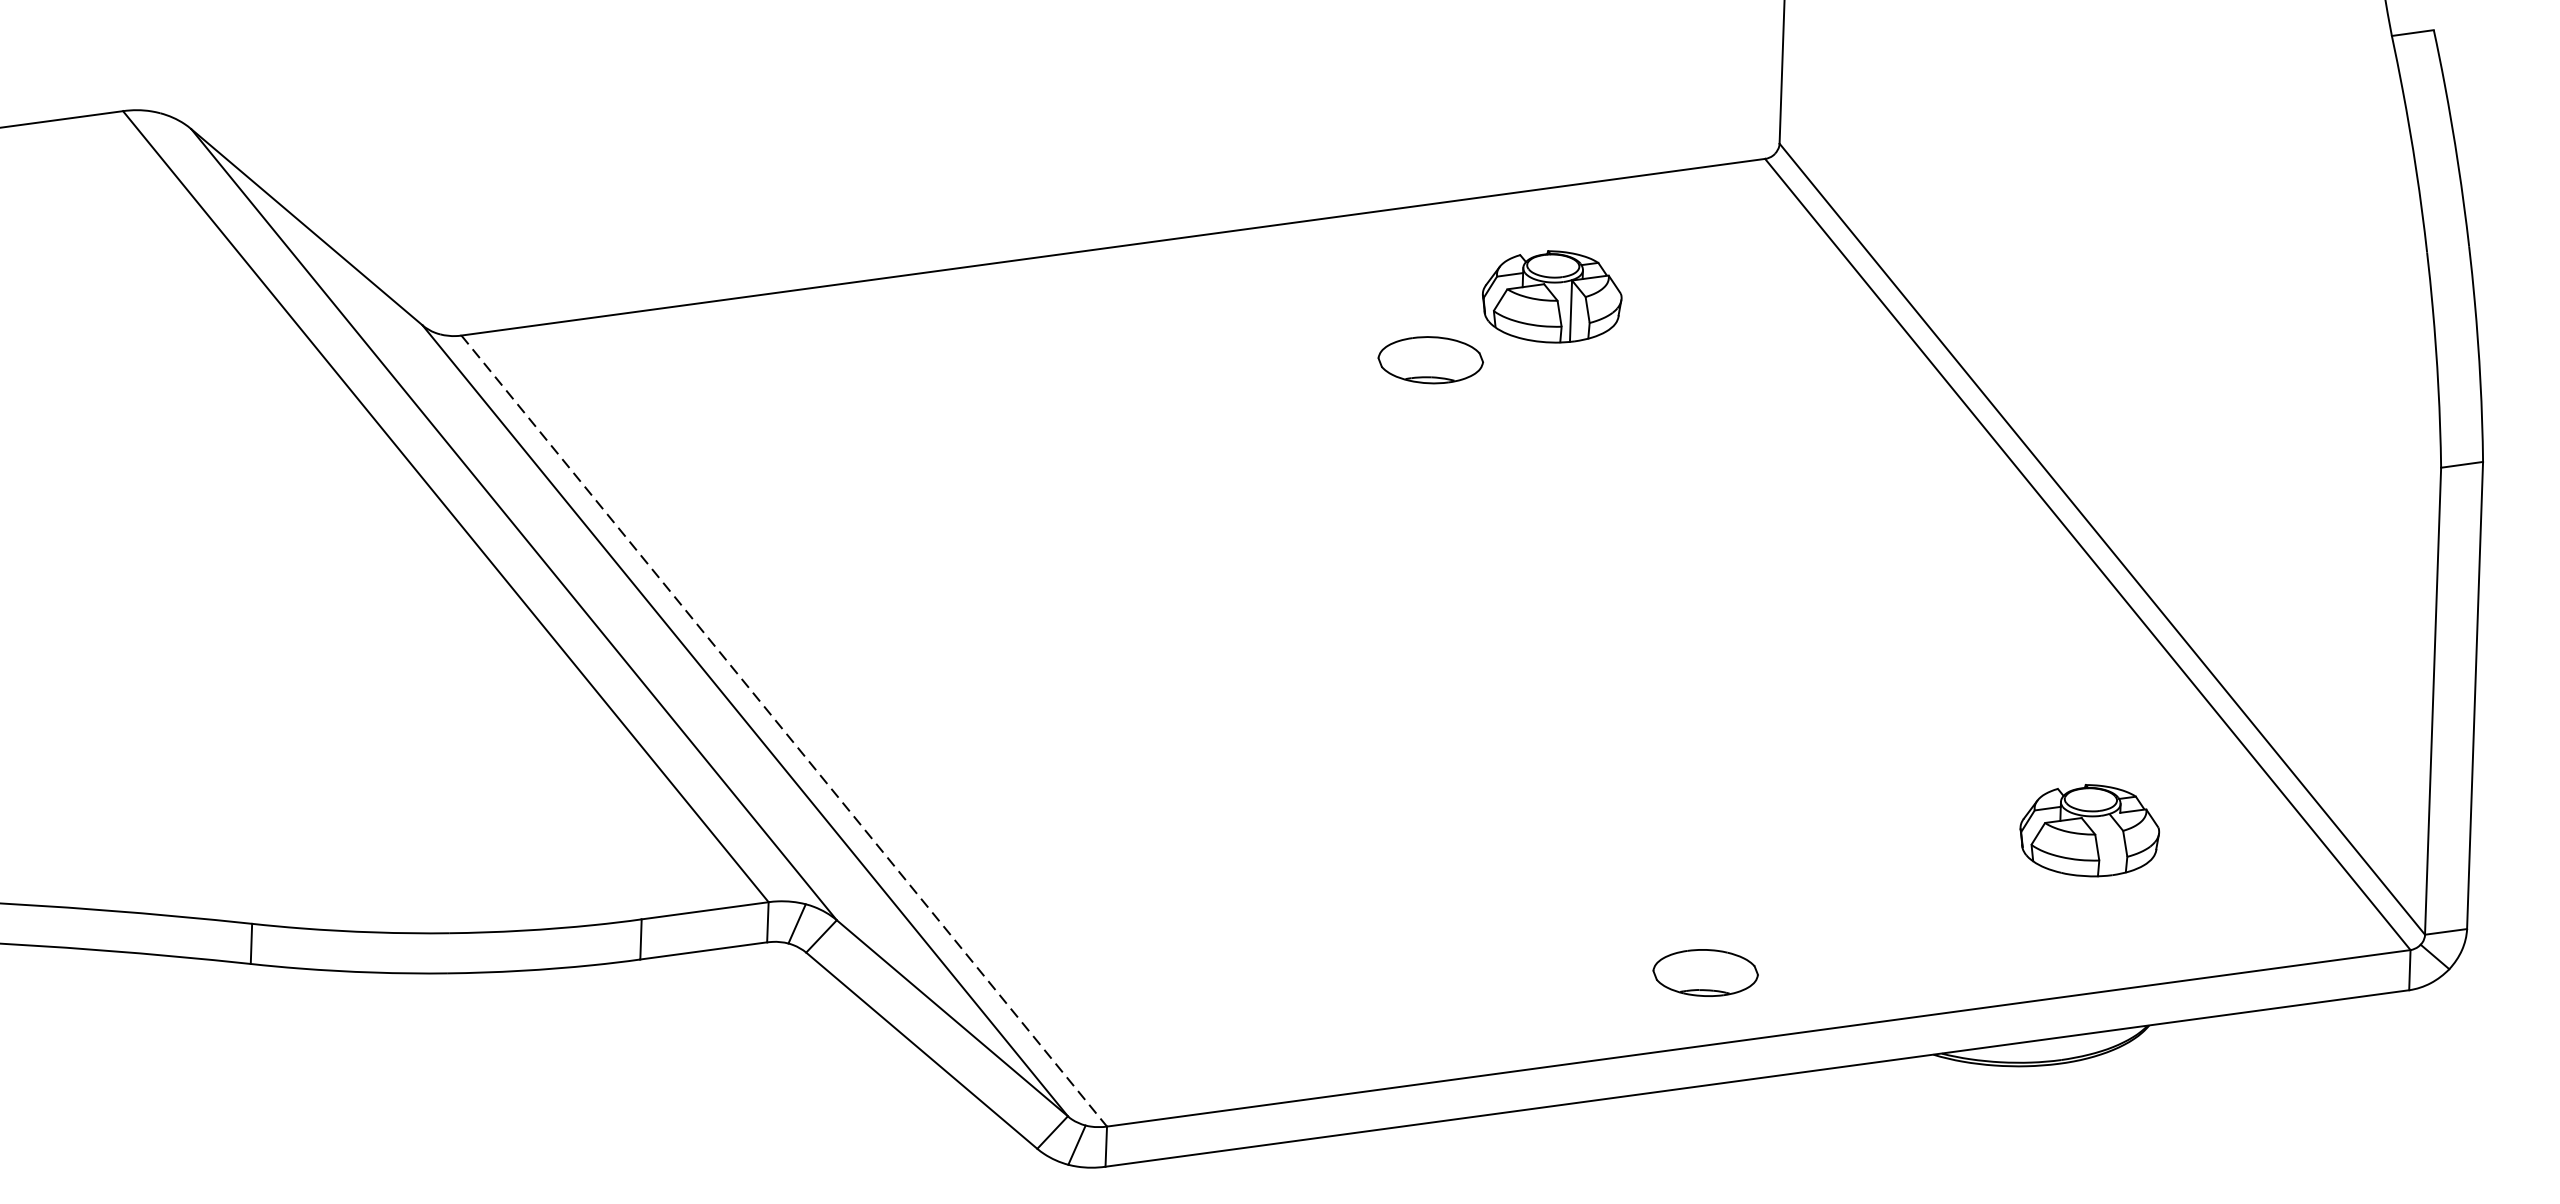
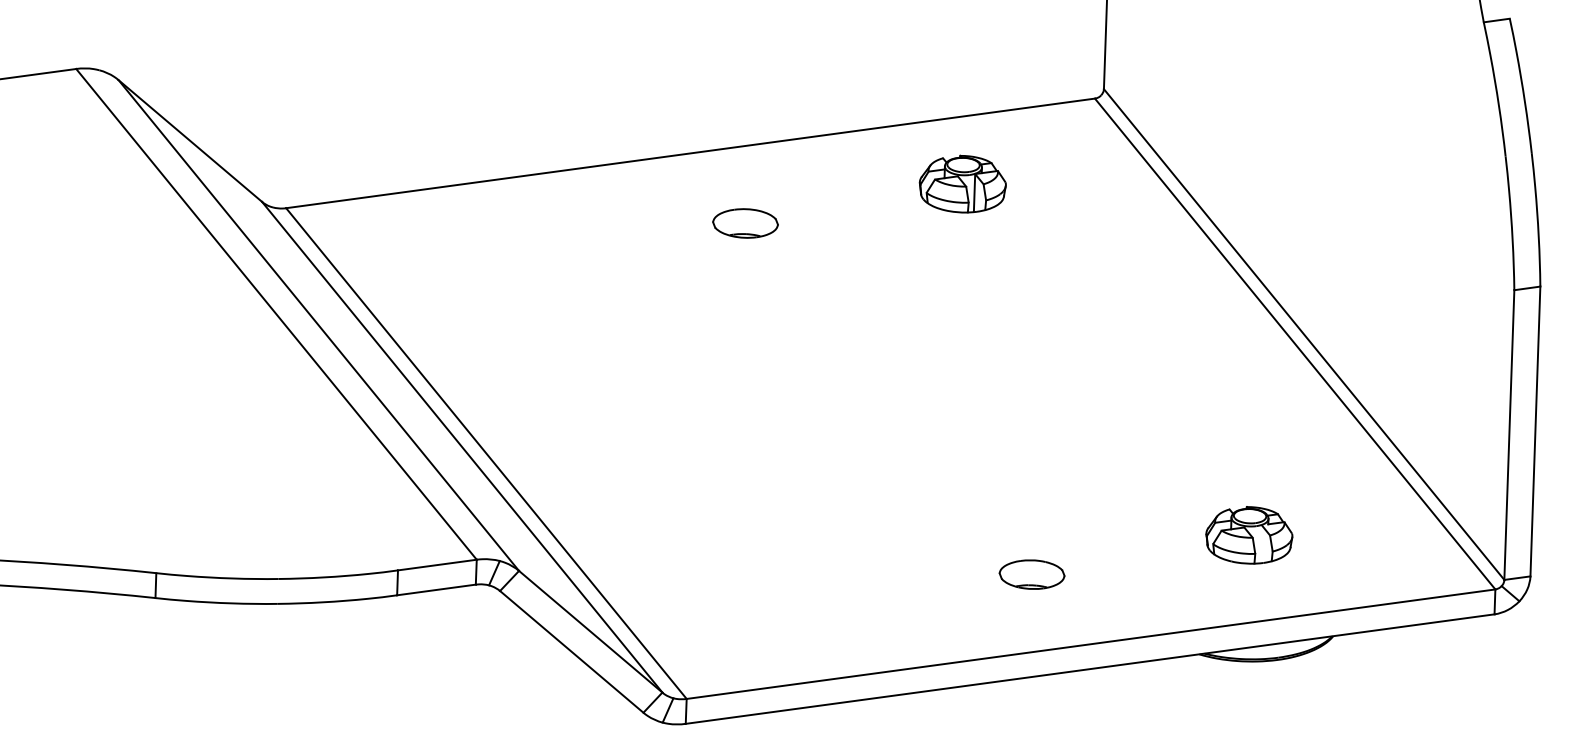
part: (1430, 360) -> (745, 223), moved
line: (784, 730) -> (486, 453), dashed -> solid
part: (2089, 830) -> (1249, 535), moved
part: (1704, 972) -> (1031, 574), moved

